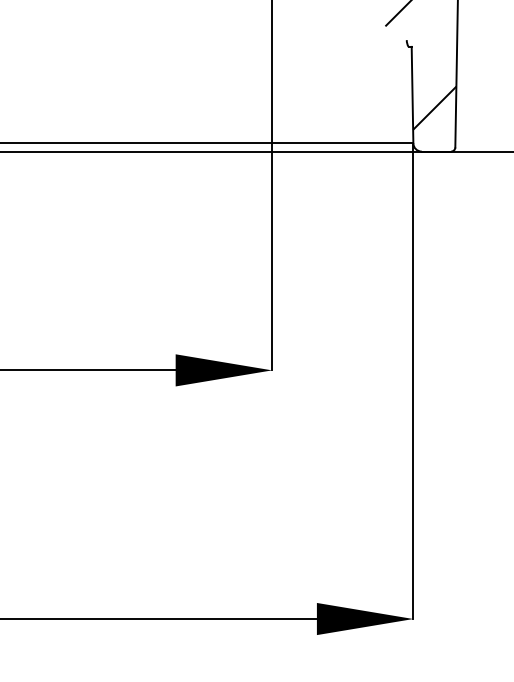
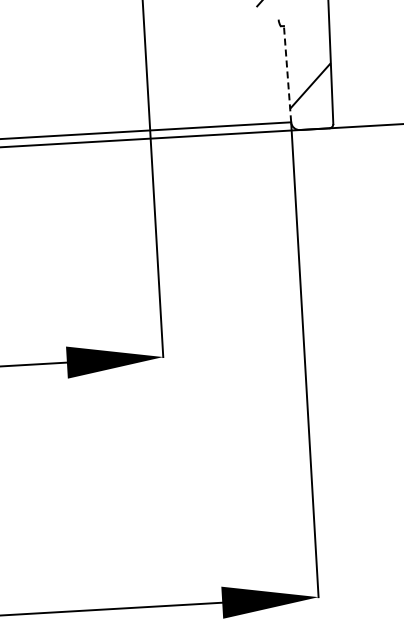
line: (412, 94) -> (287, 73), solid -> dashed

